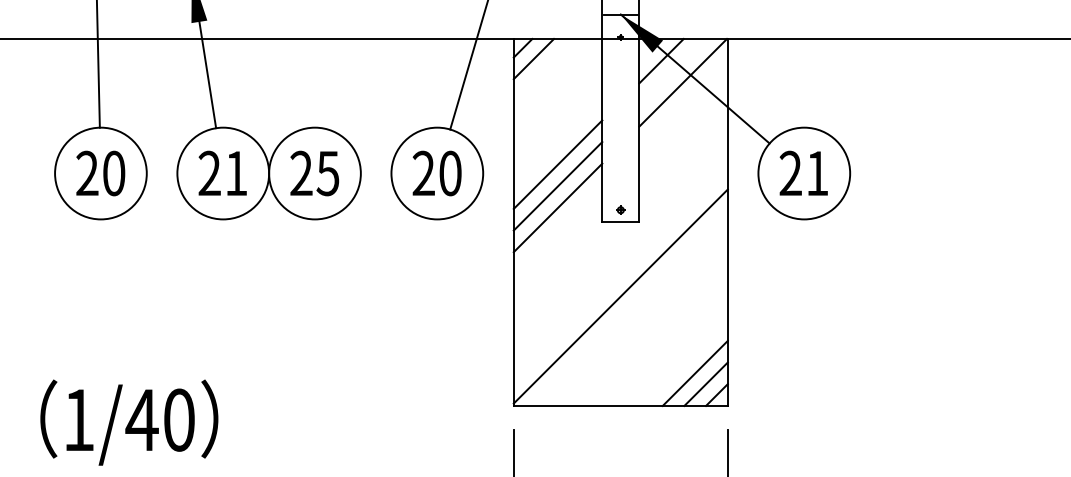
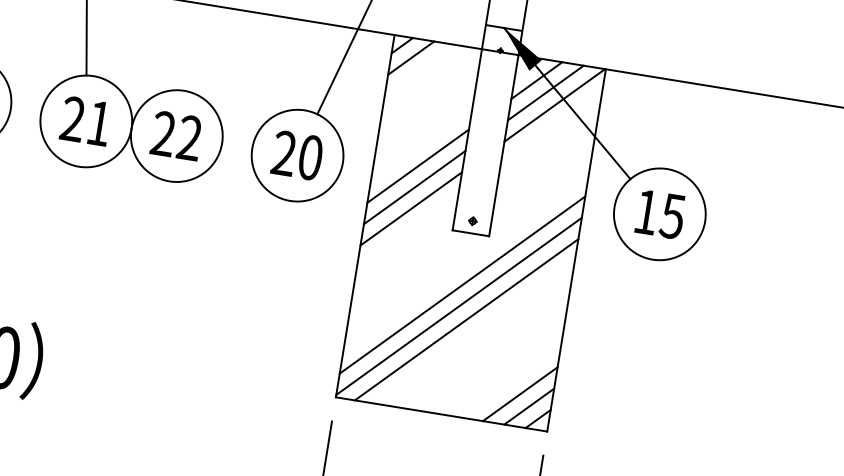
line: (672, 71) -> (546, 92), added
text: (327, 173) -> (189, 138), 25 -> 22
text: (803, 173) -> (659, 214), 21 -> 15
line: (620, 274) -> (462, 284), added
line: (630, 308) -> (466, 319), added

